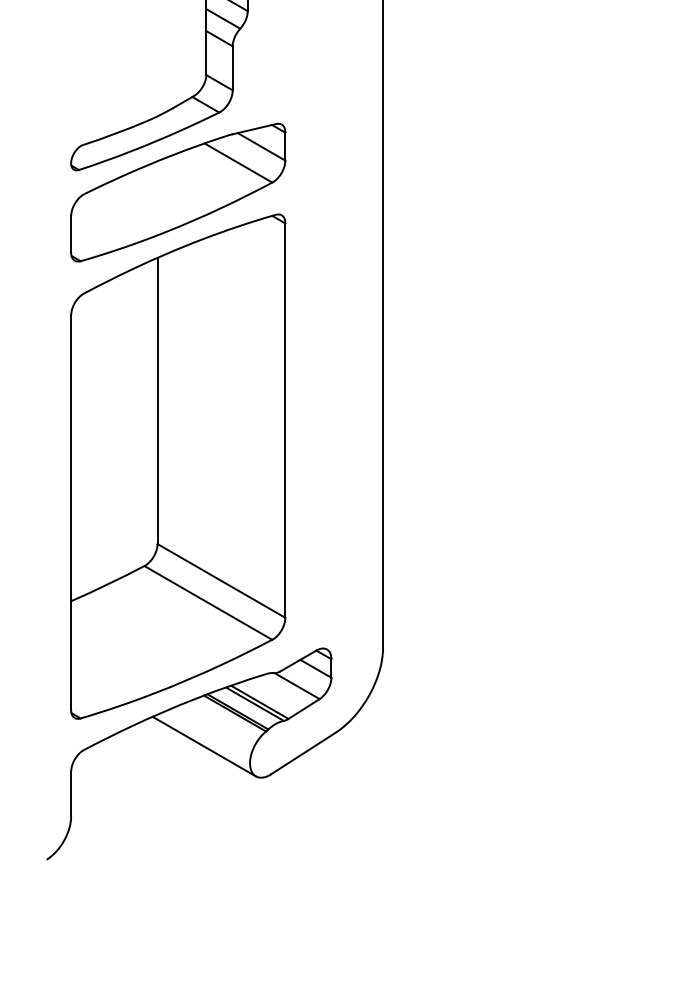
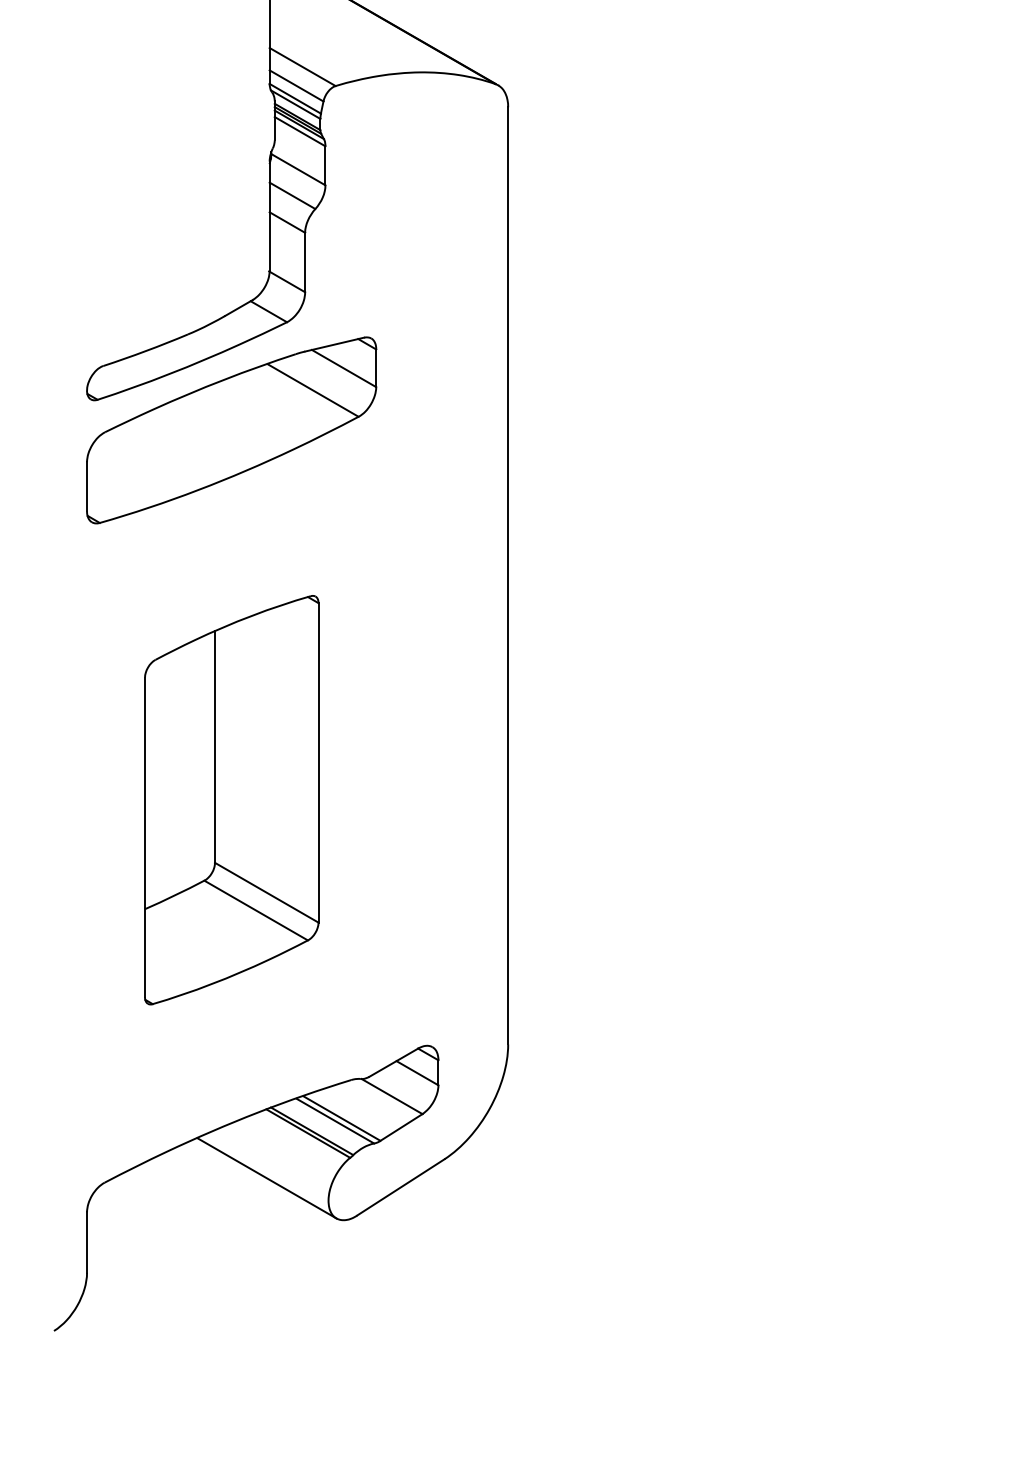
part: (178, 466) -> (231, 799), size x0.6

